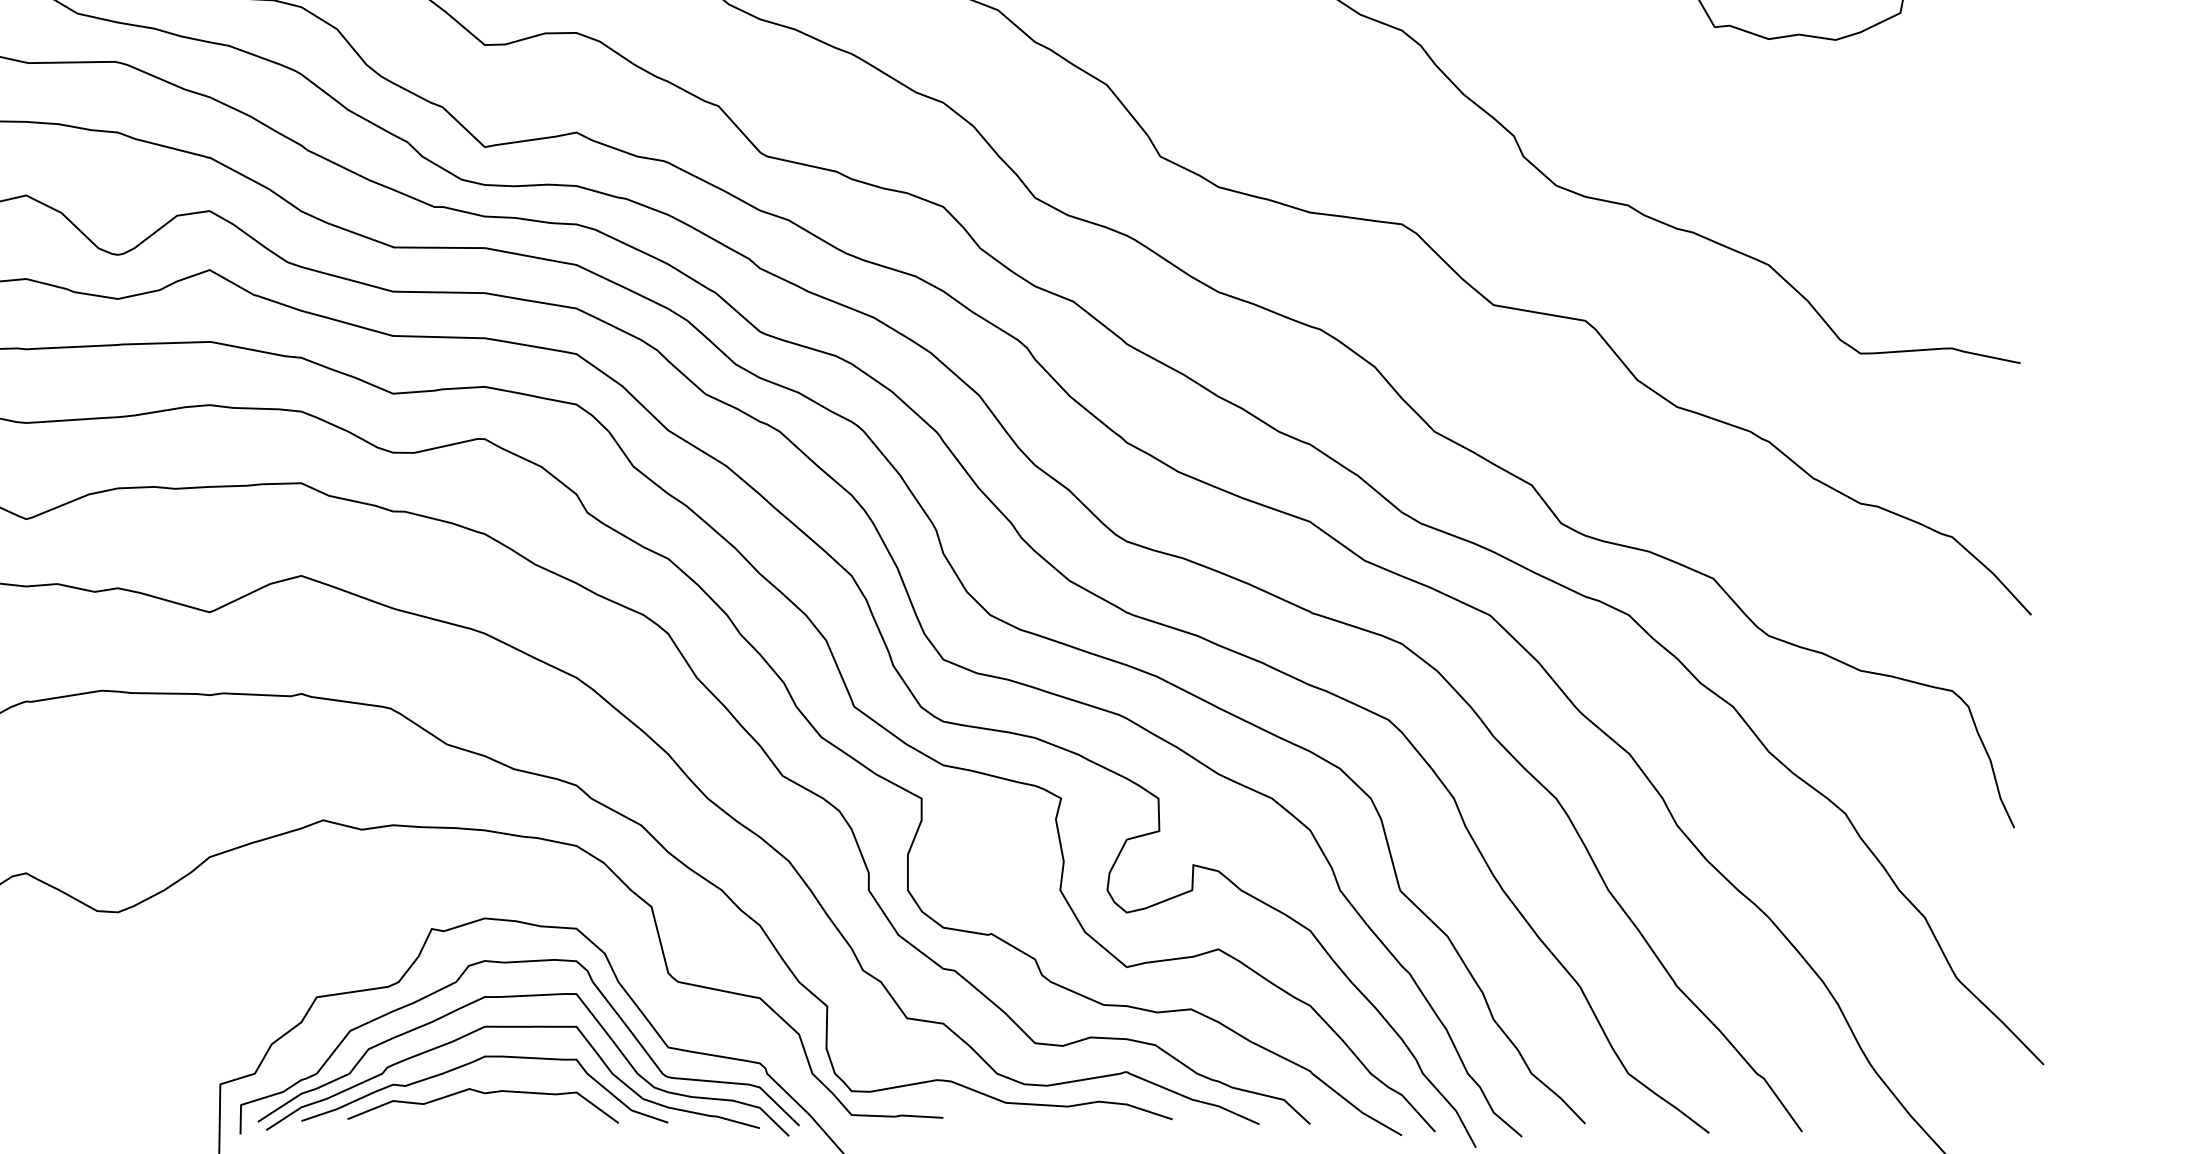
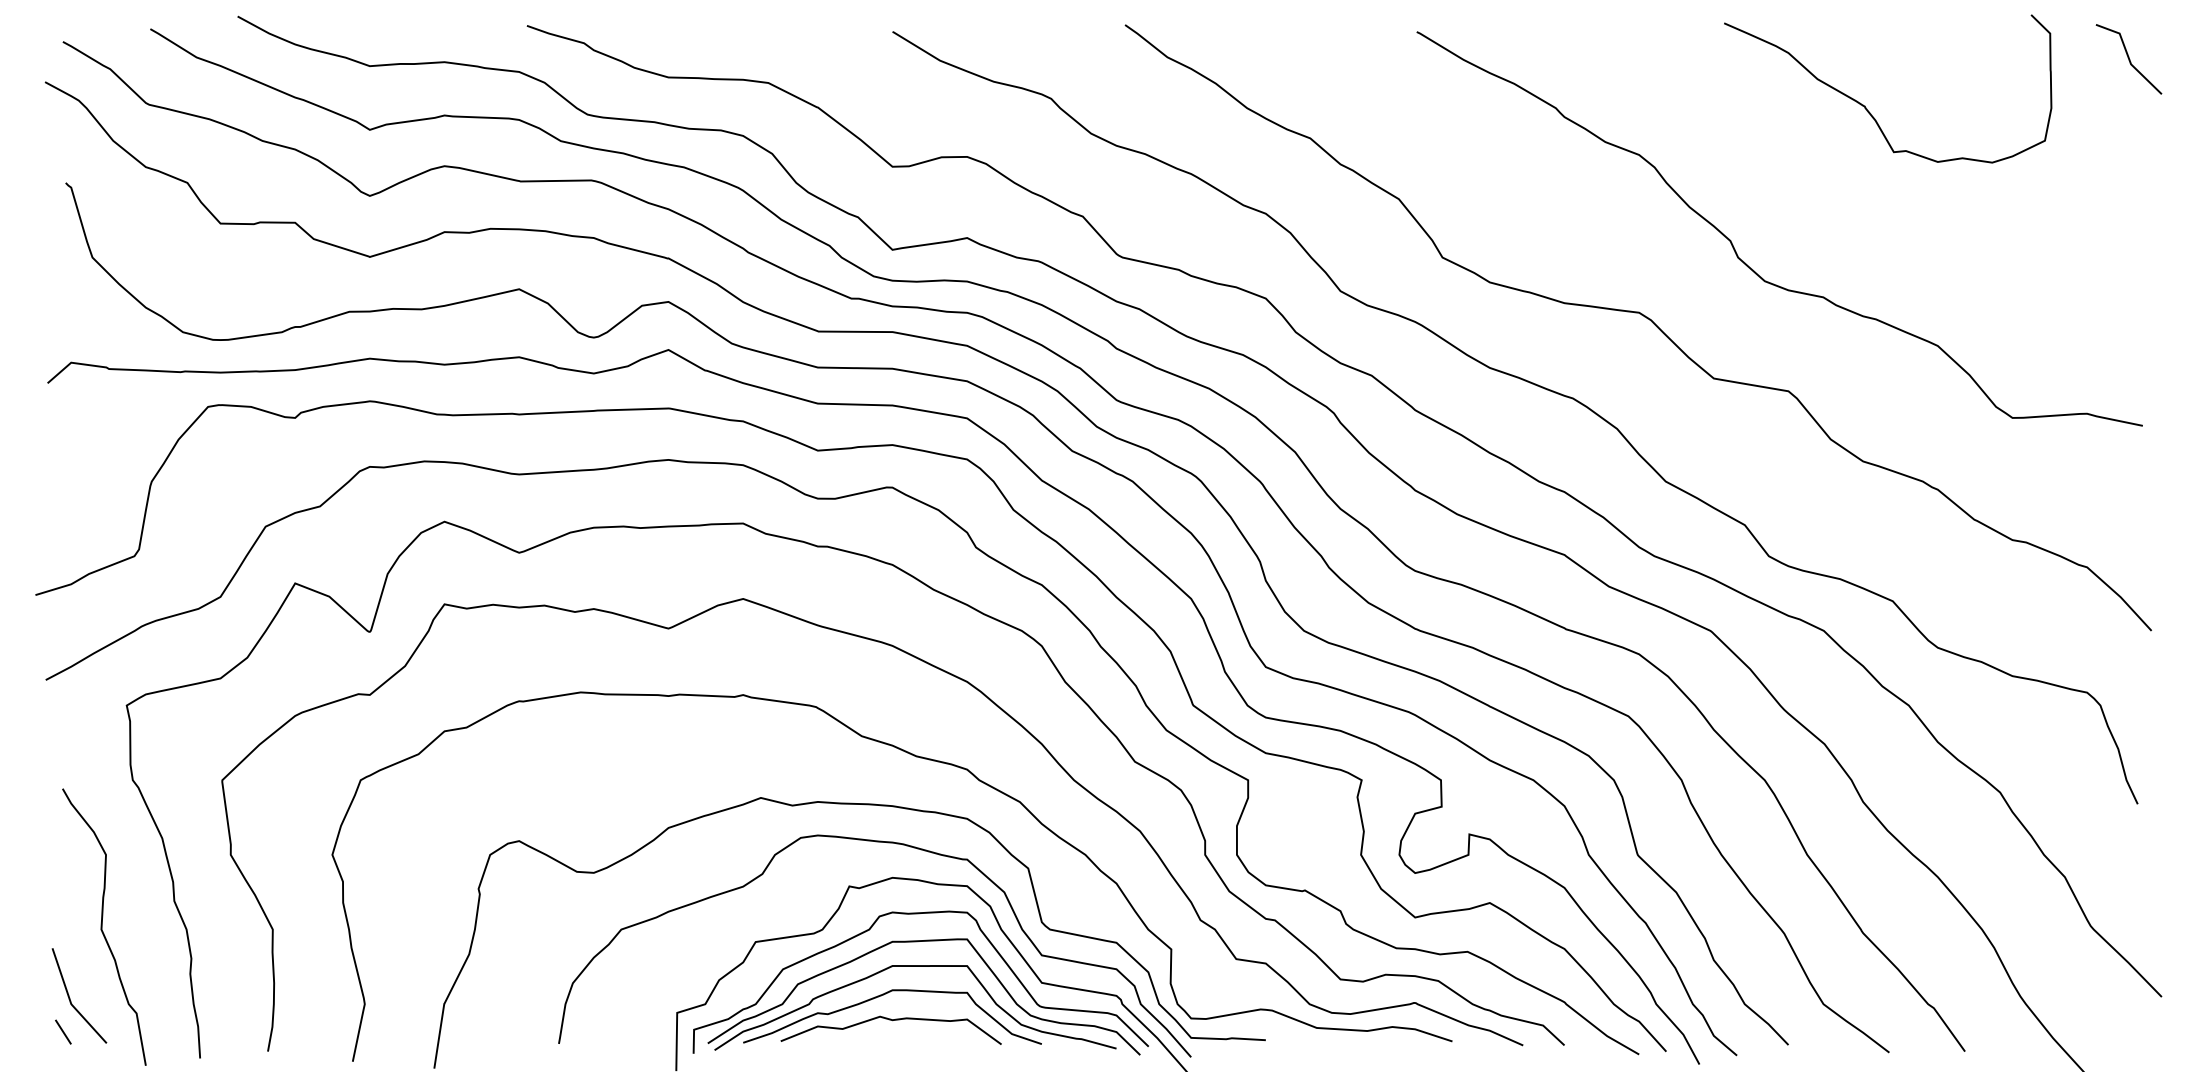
curve: (478, 876) -> (887, 843), added

